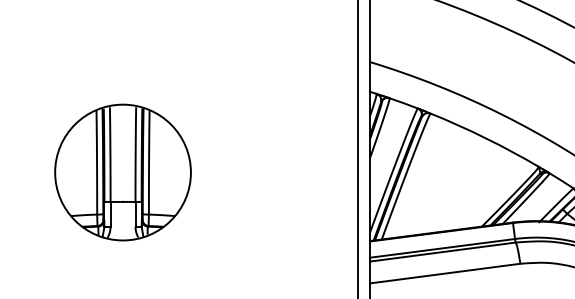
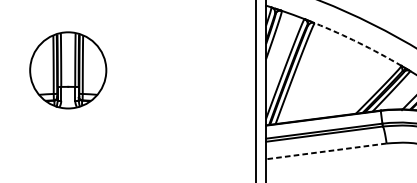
arc: (485, 138) -> (358, 43), solid -> dashed
part: (122, 172) -> (67, 70), size x0.7
line: (445, 273) -> (326, 151), solid -> dashed

